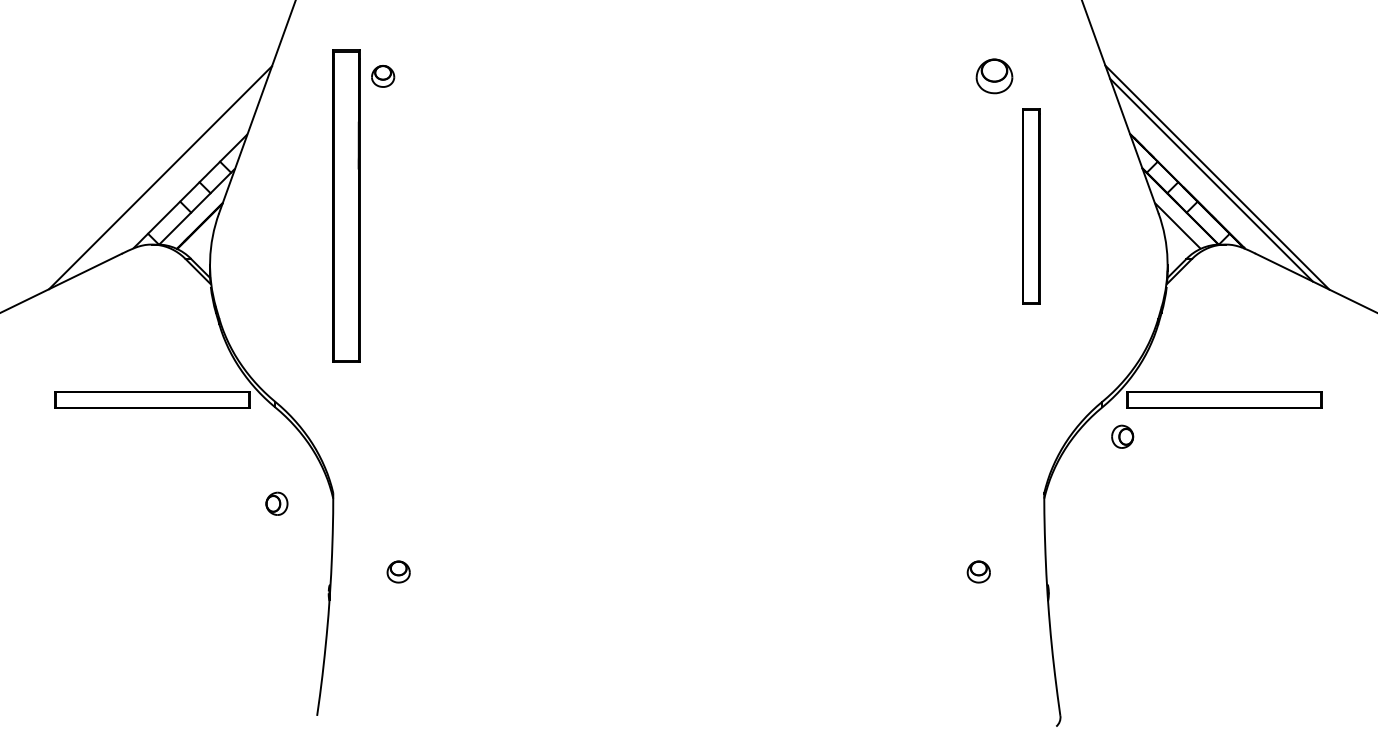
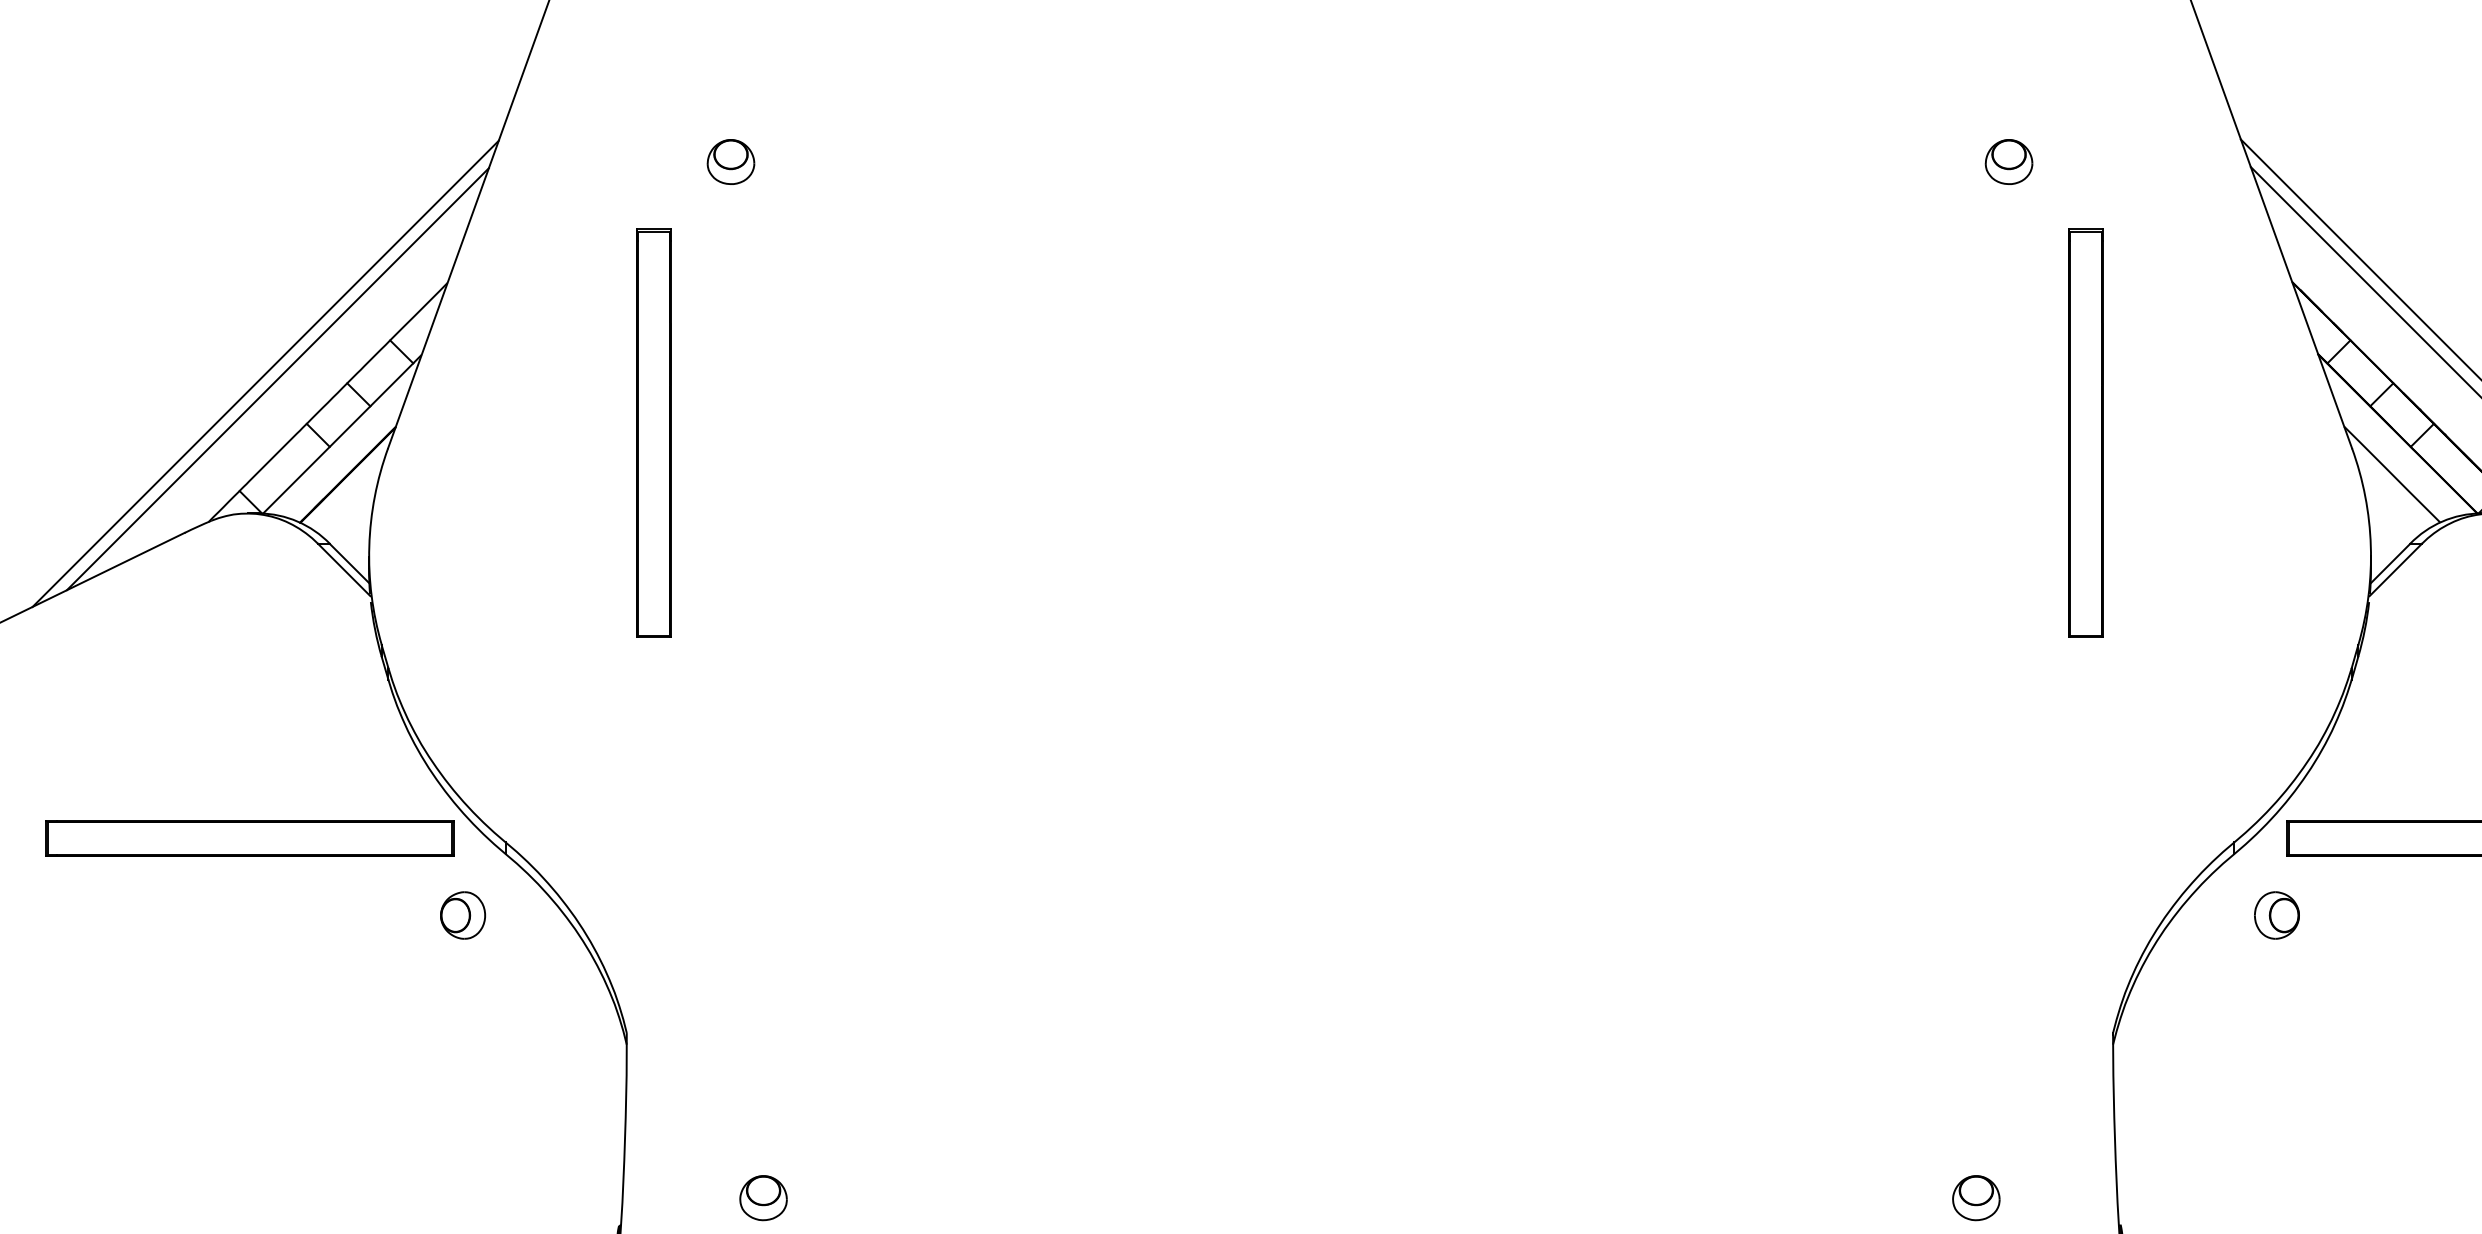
part: (994, 76) -> (2009, 162), size x0.62
line: (166, 180) -> (278, 379), added
part: (346, 206) -> (654, 433), size x0.62
part: (276, 503) -> (462, 914), moved

